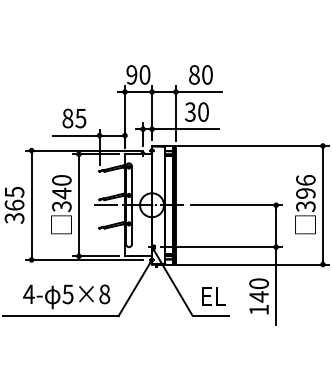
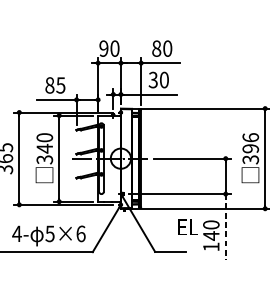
line: (276, 286) -> (225, 227), solid -> dashed
text: (104, 294) -> (80, 234), 5×8 -> 5×6
text: (213, 296) -> (188, 227), moved

